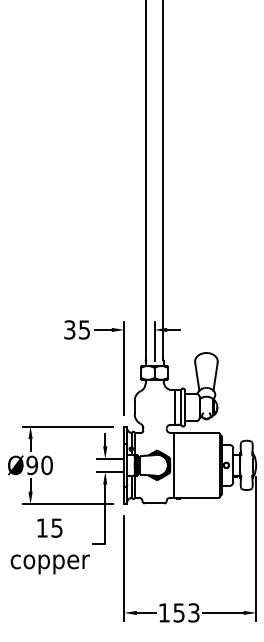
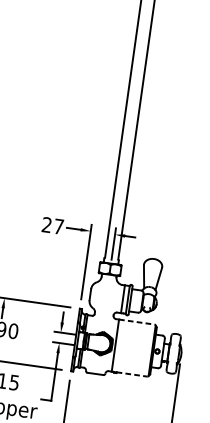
text: (77, 329) -> (53, 225), 35 -> 27
line: (196, 433) -> (137, 322), solid -> dashed
line: (199, 497) -> (132, 374), solid -> dashed

